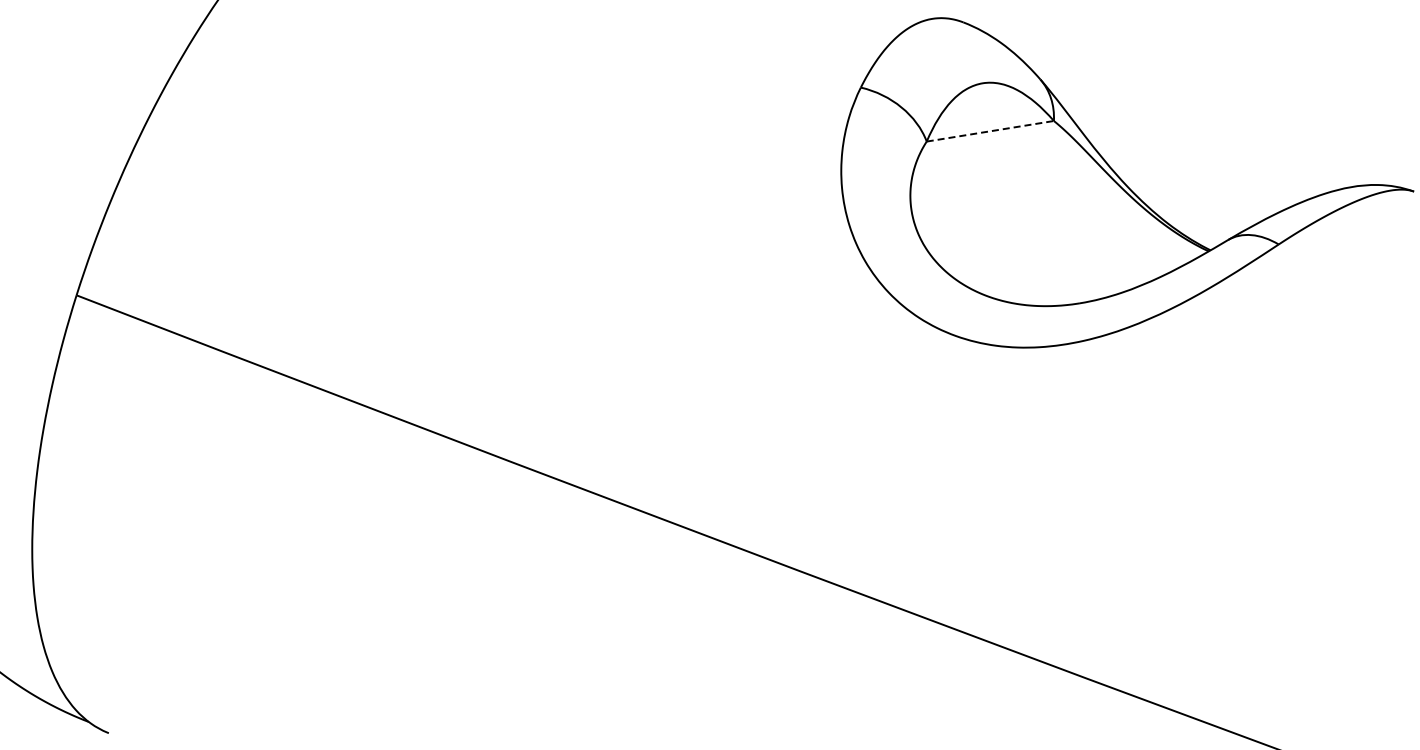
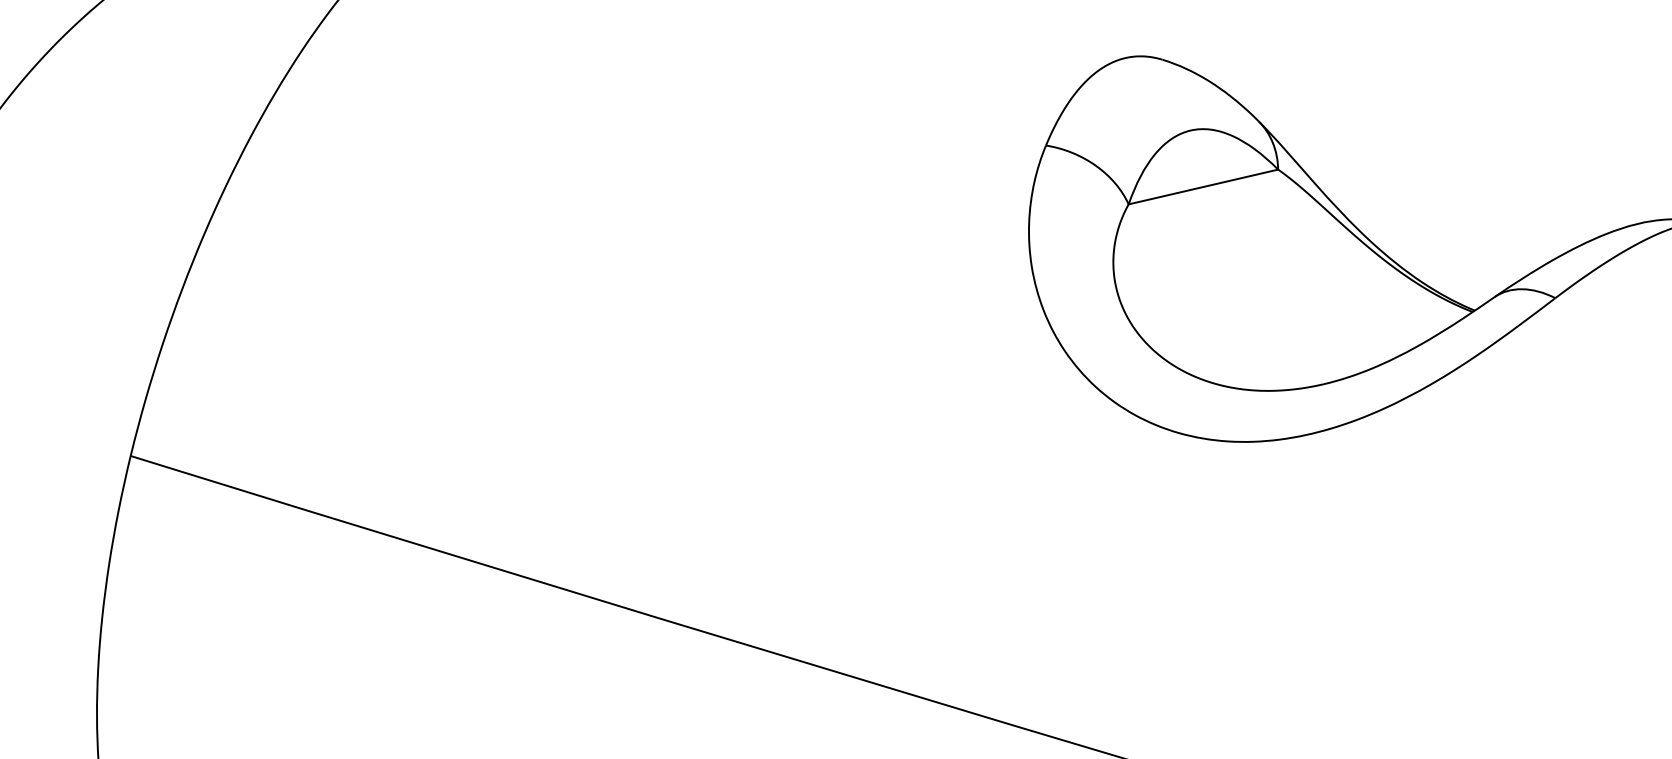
line: (990, 131) -> (1203, 187), dashed -> solid

